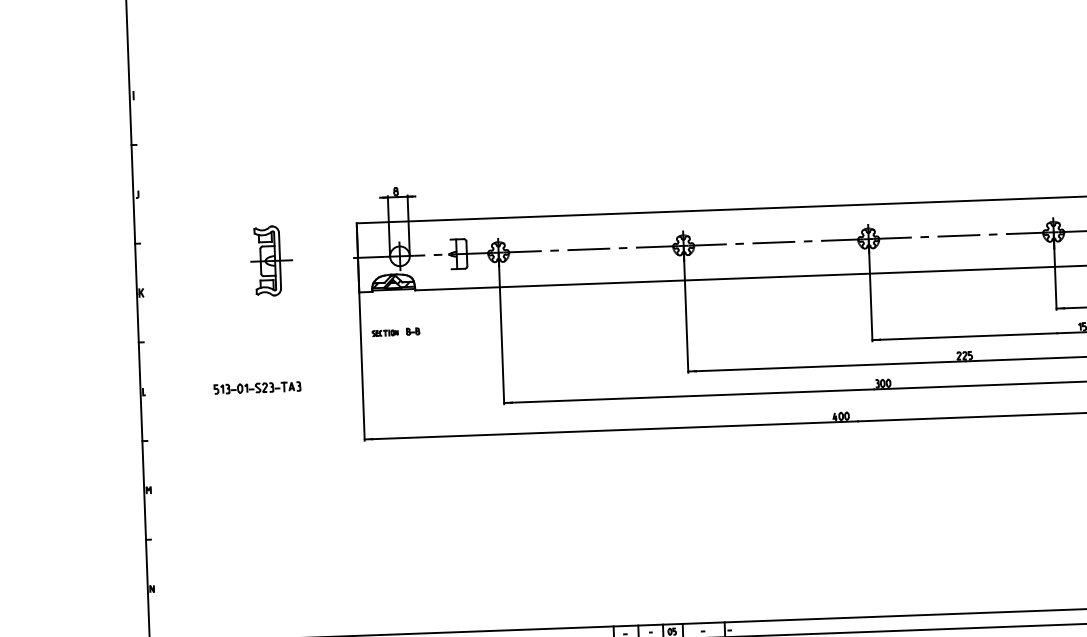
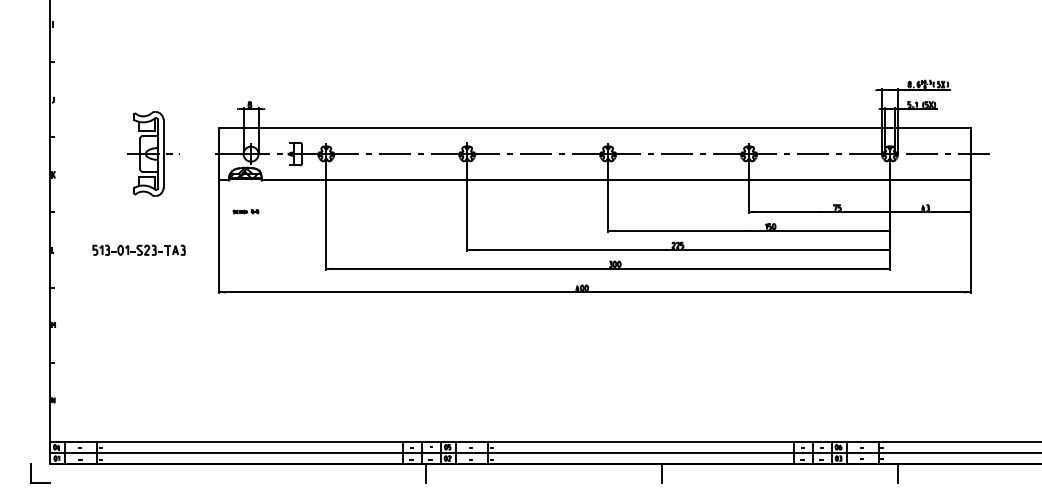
part: (271, 261) -> (153, 154), size x1.6
part: (395, 331) -> (245, 211), size x0.7
part: (256, 388) -> (138, 250), size x1.4

